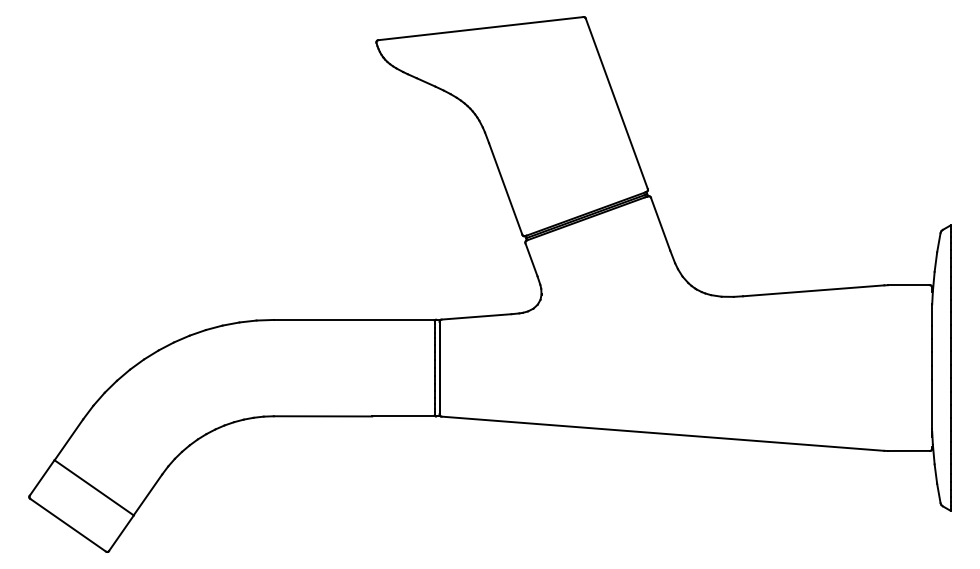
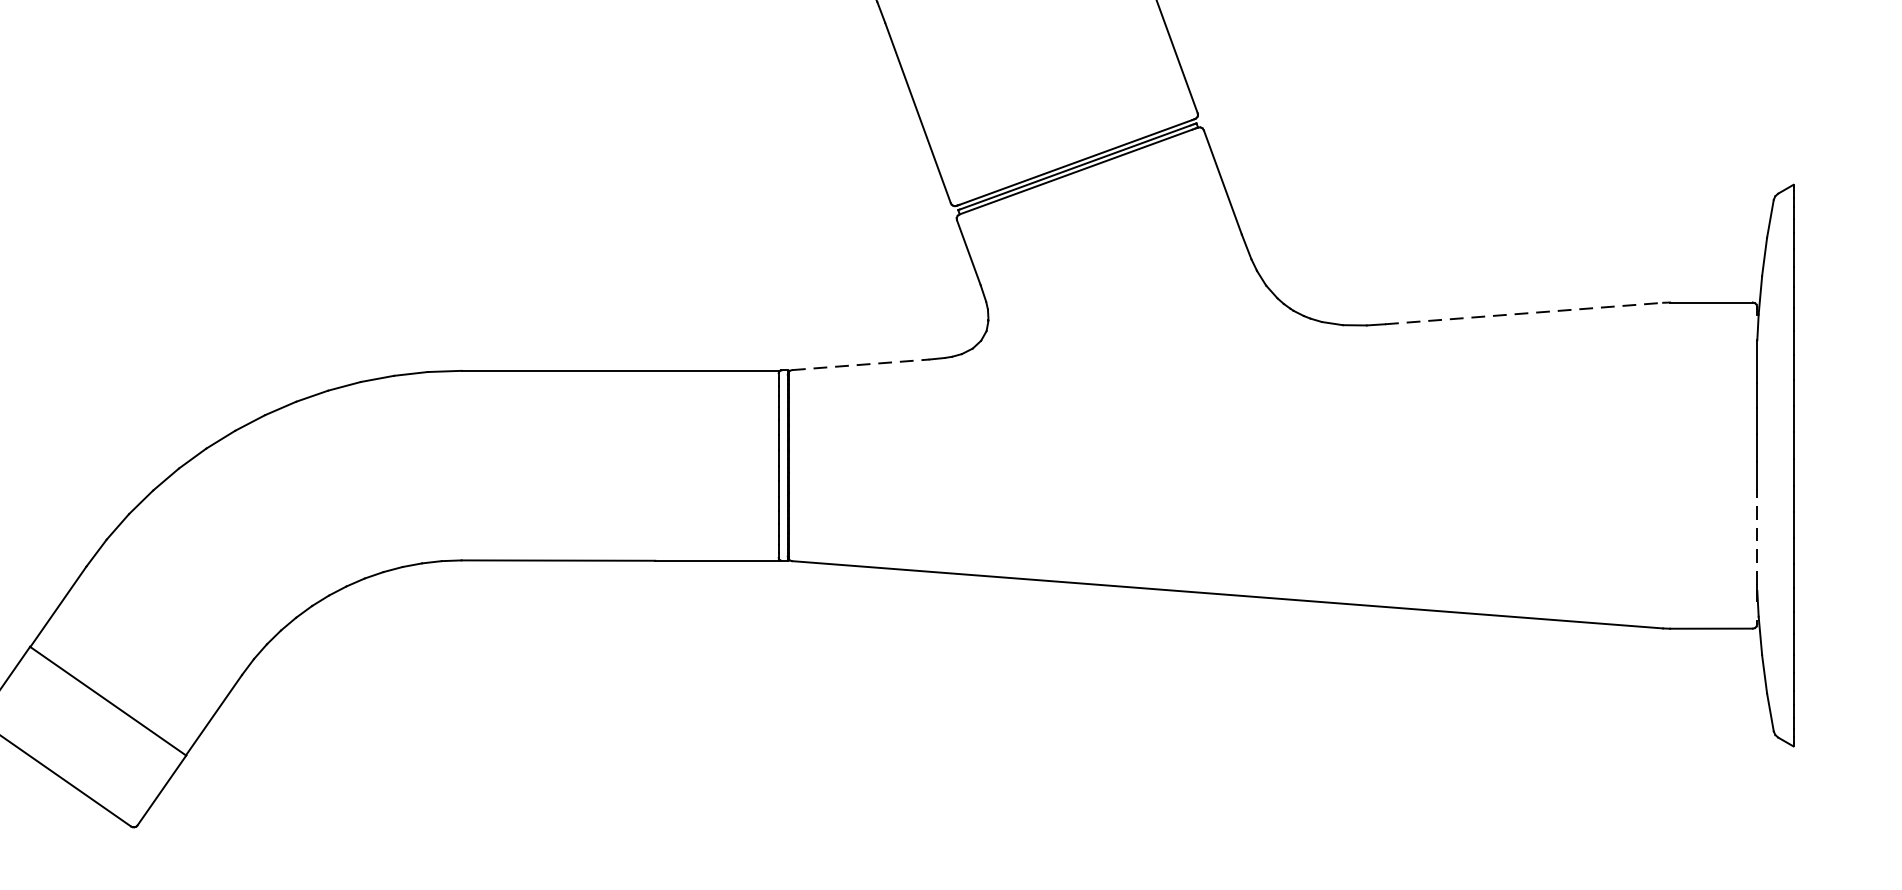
line: (813, 290) -> (1523, 312), solid -> dashed
line: (477, 316) -> (862, 364), solid -> dashed
line: (932, 403) -> (1757, 535), solid -> dashed

